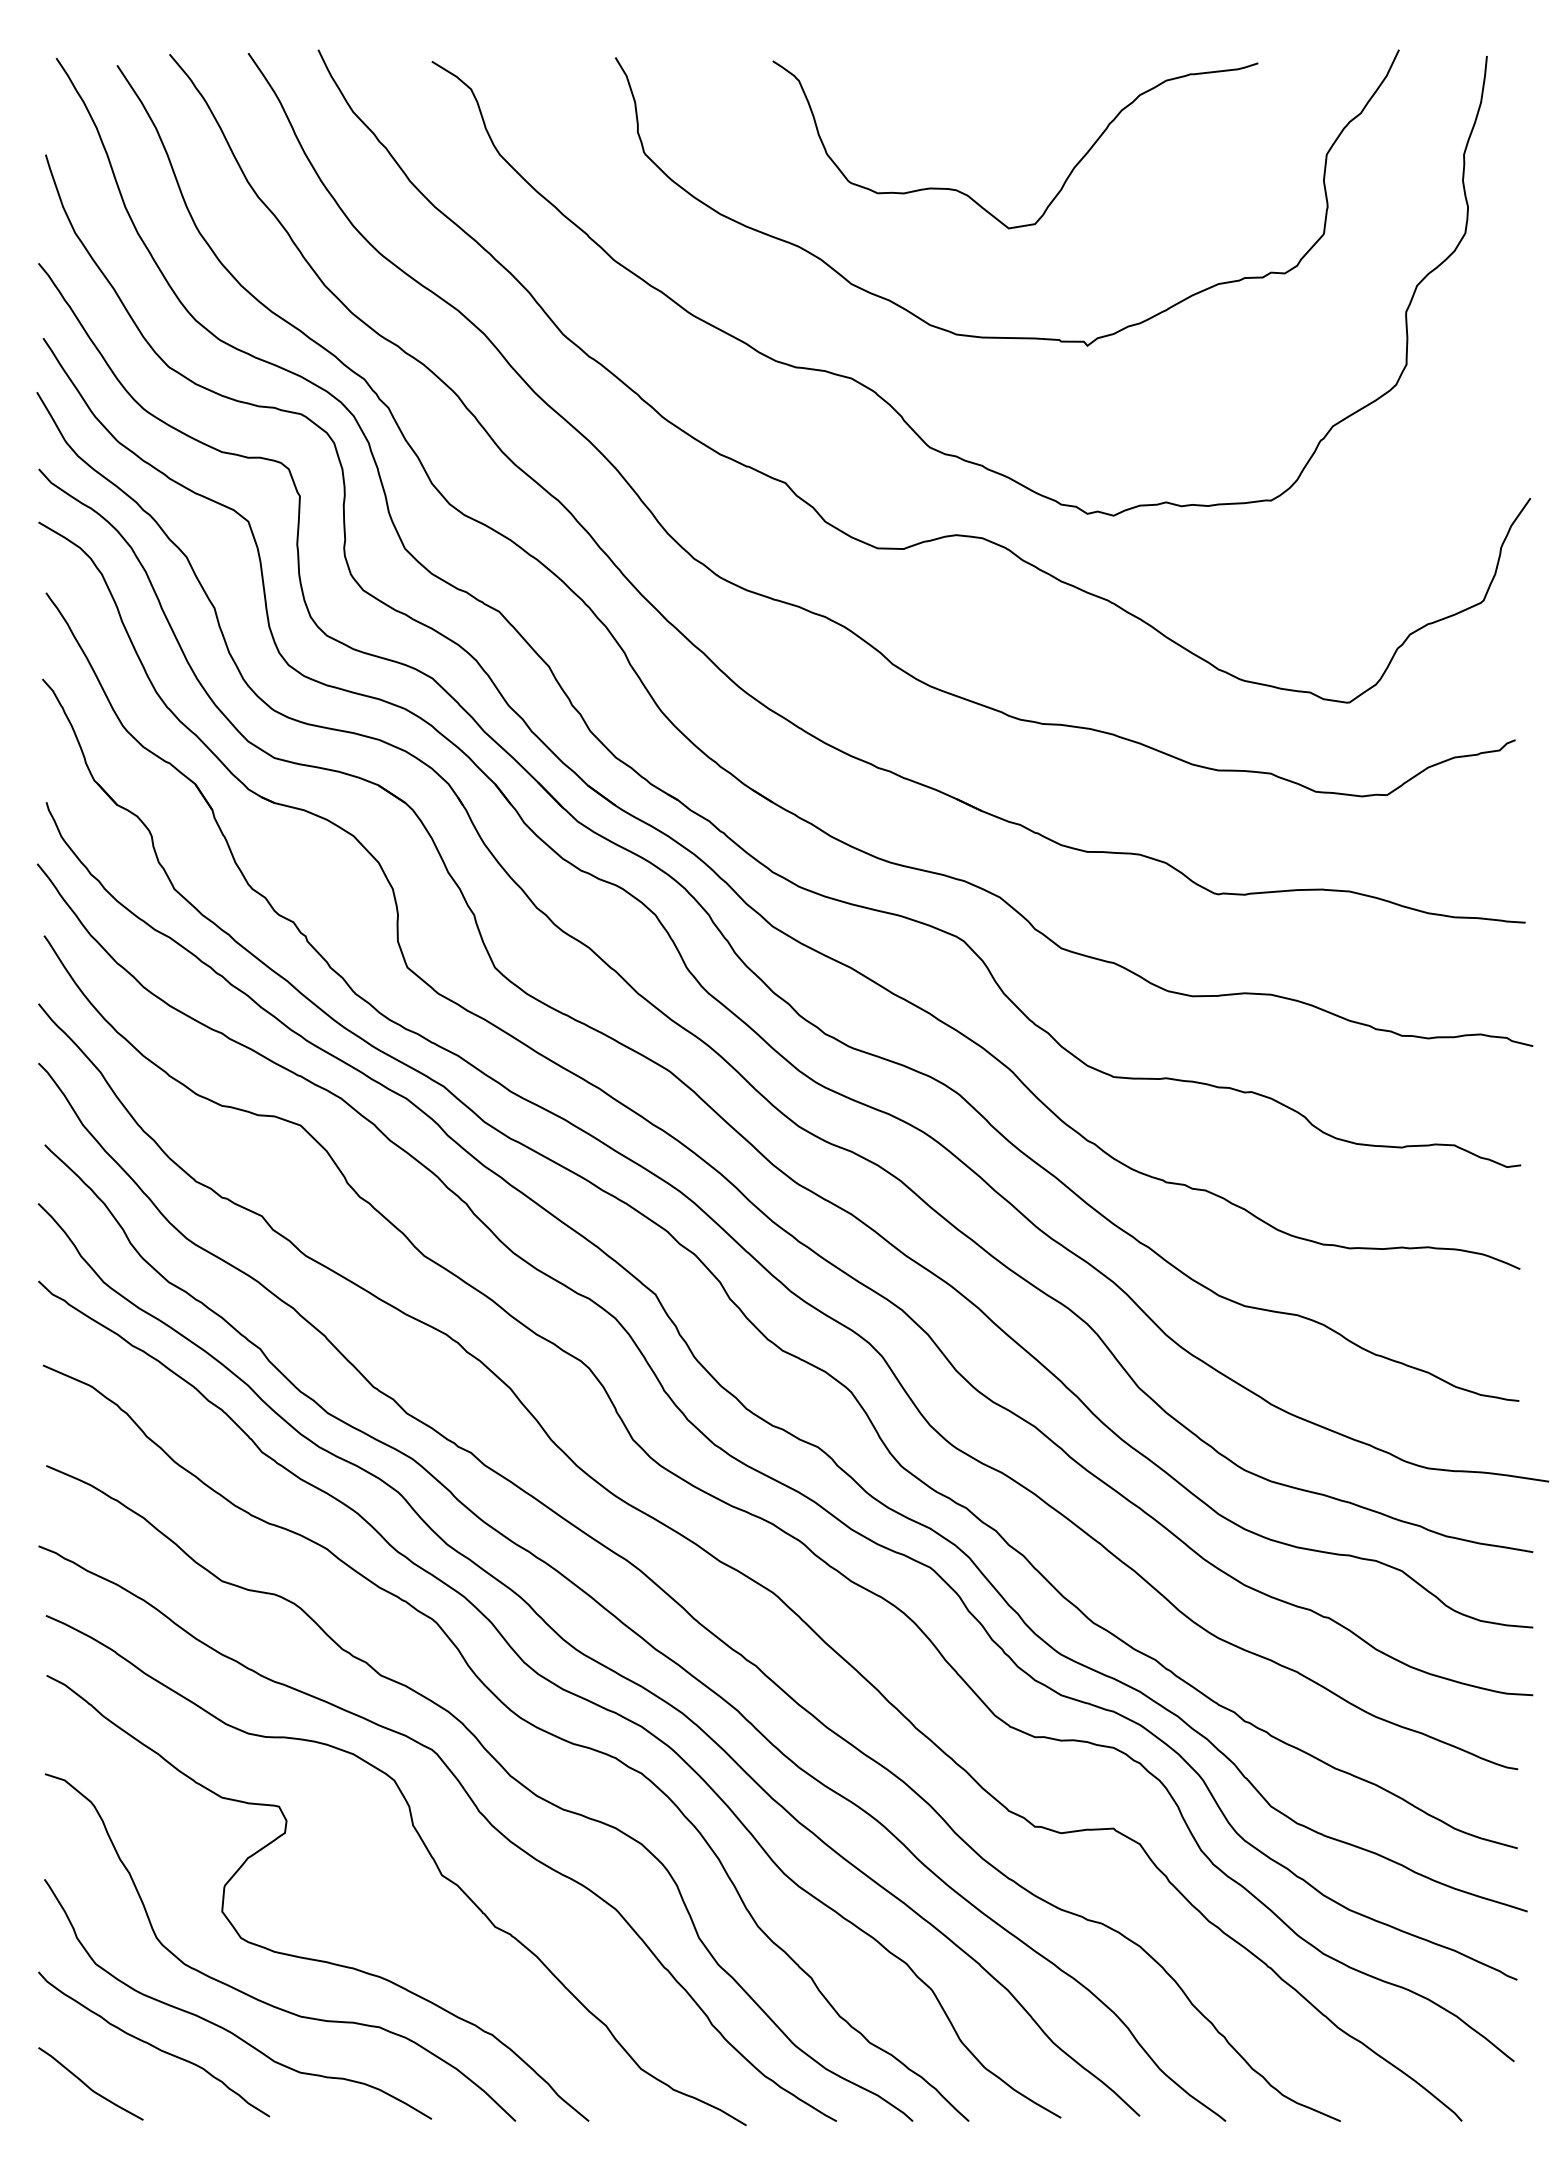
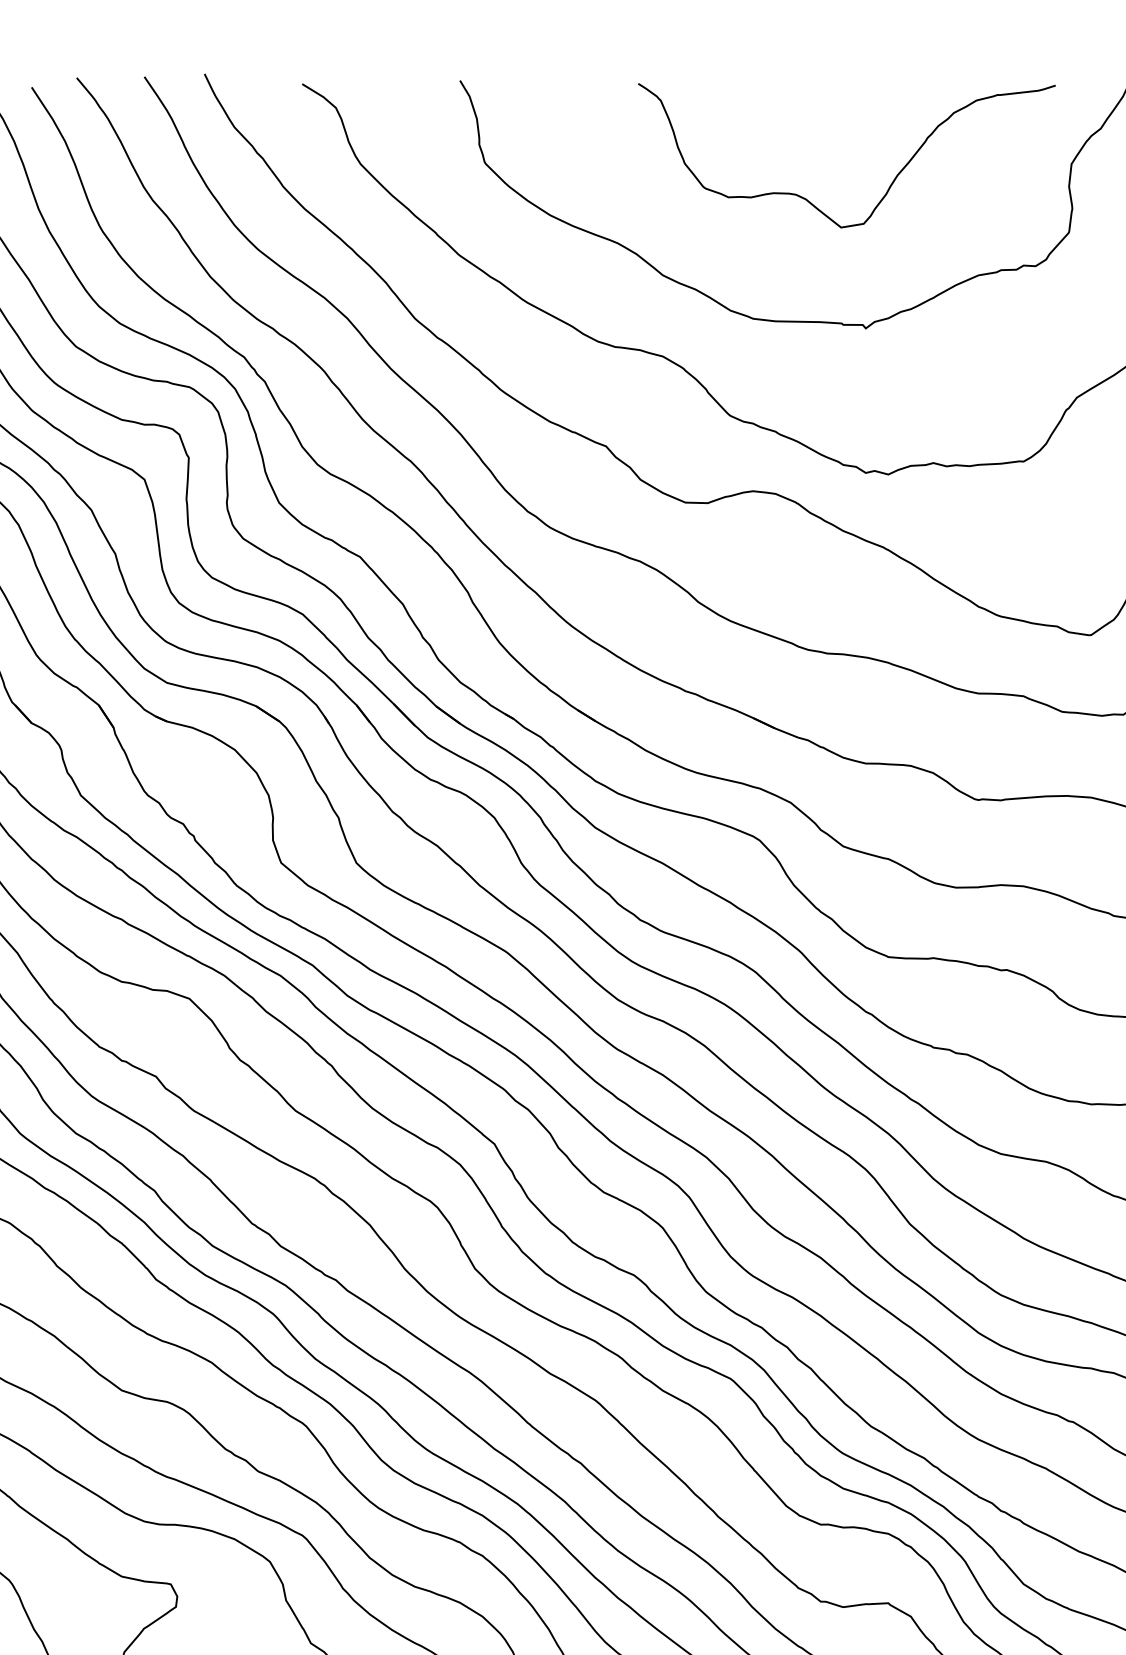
curve: (1068, 174) -> (892, 181), moved

